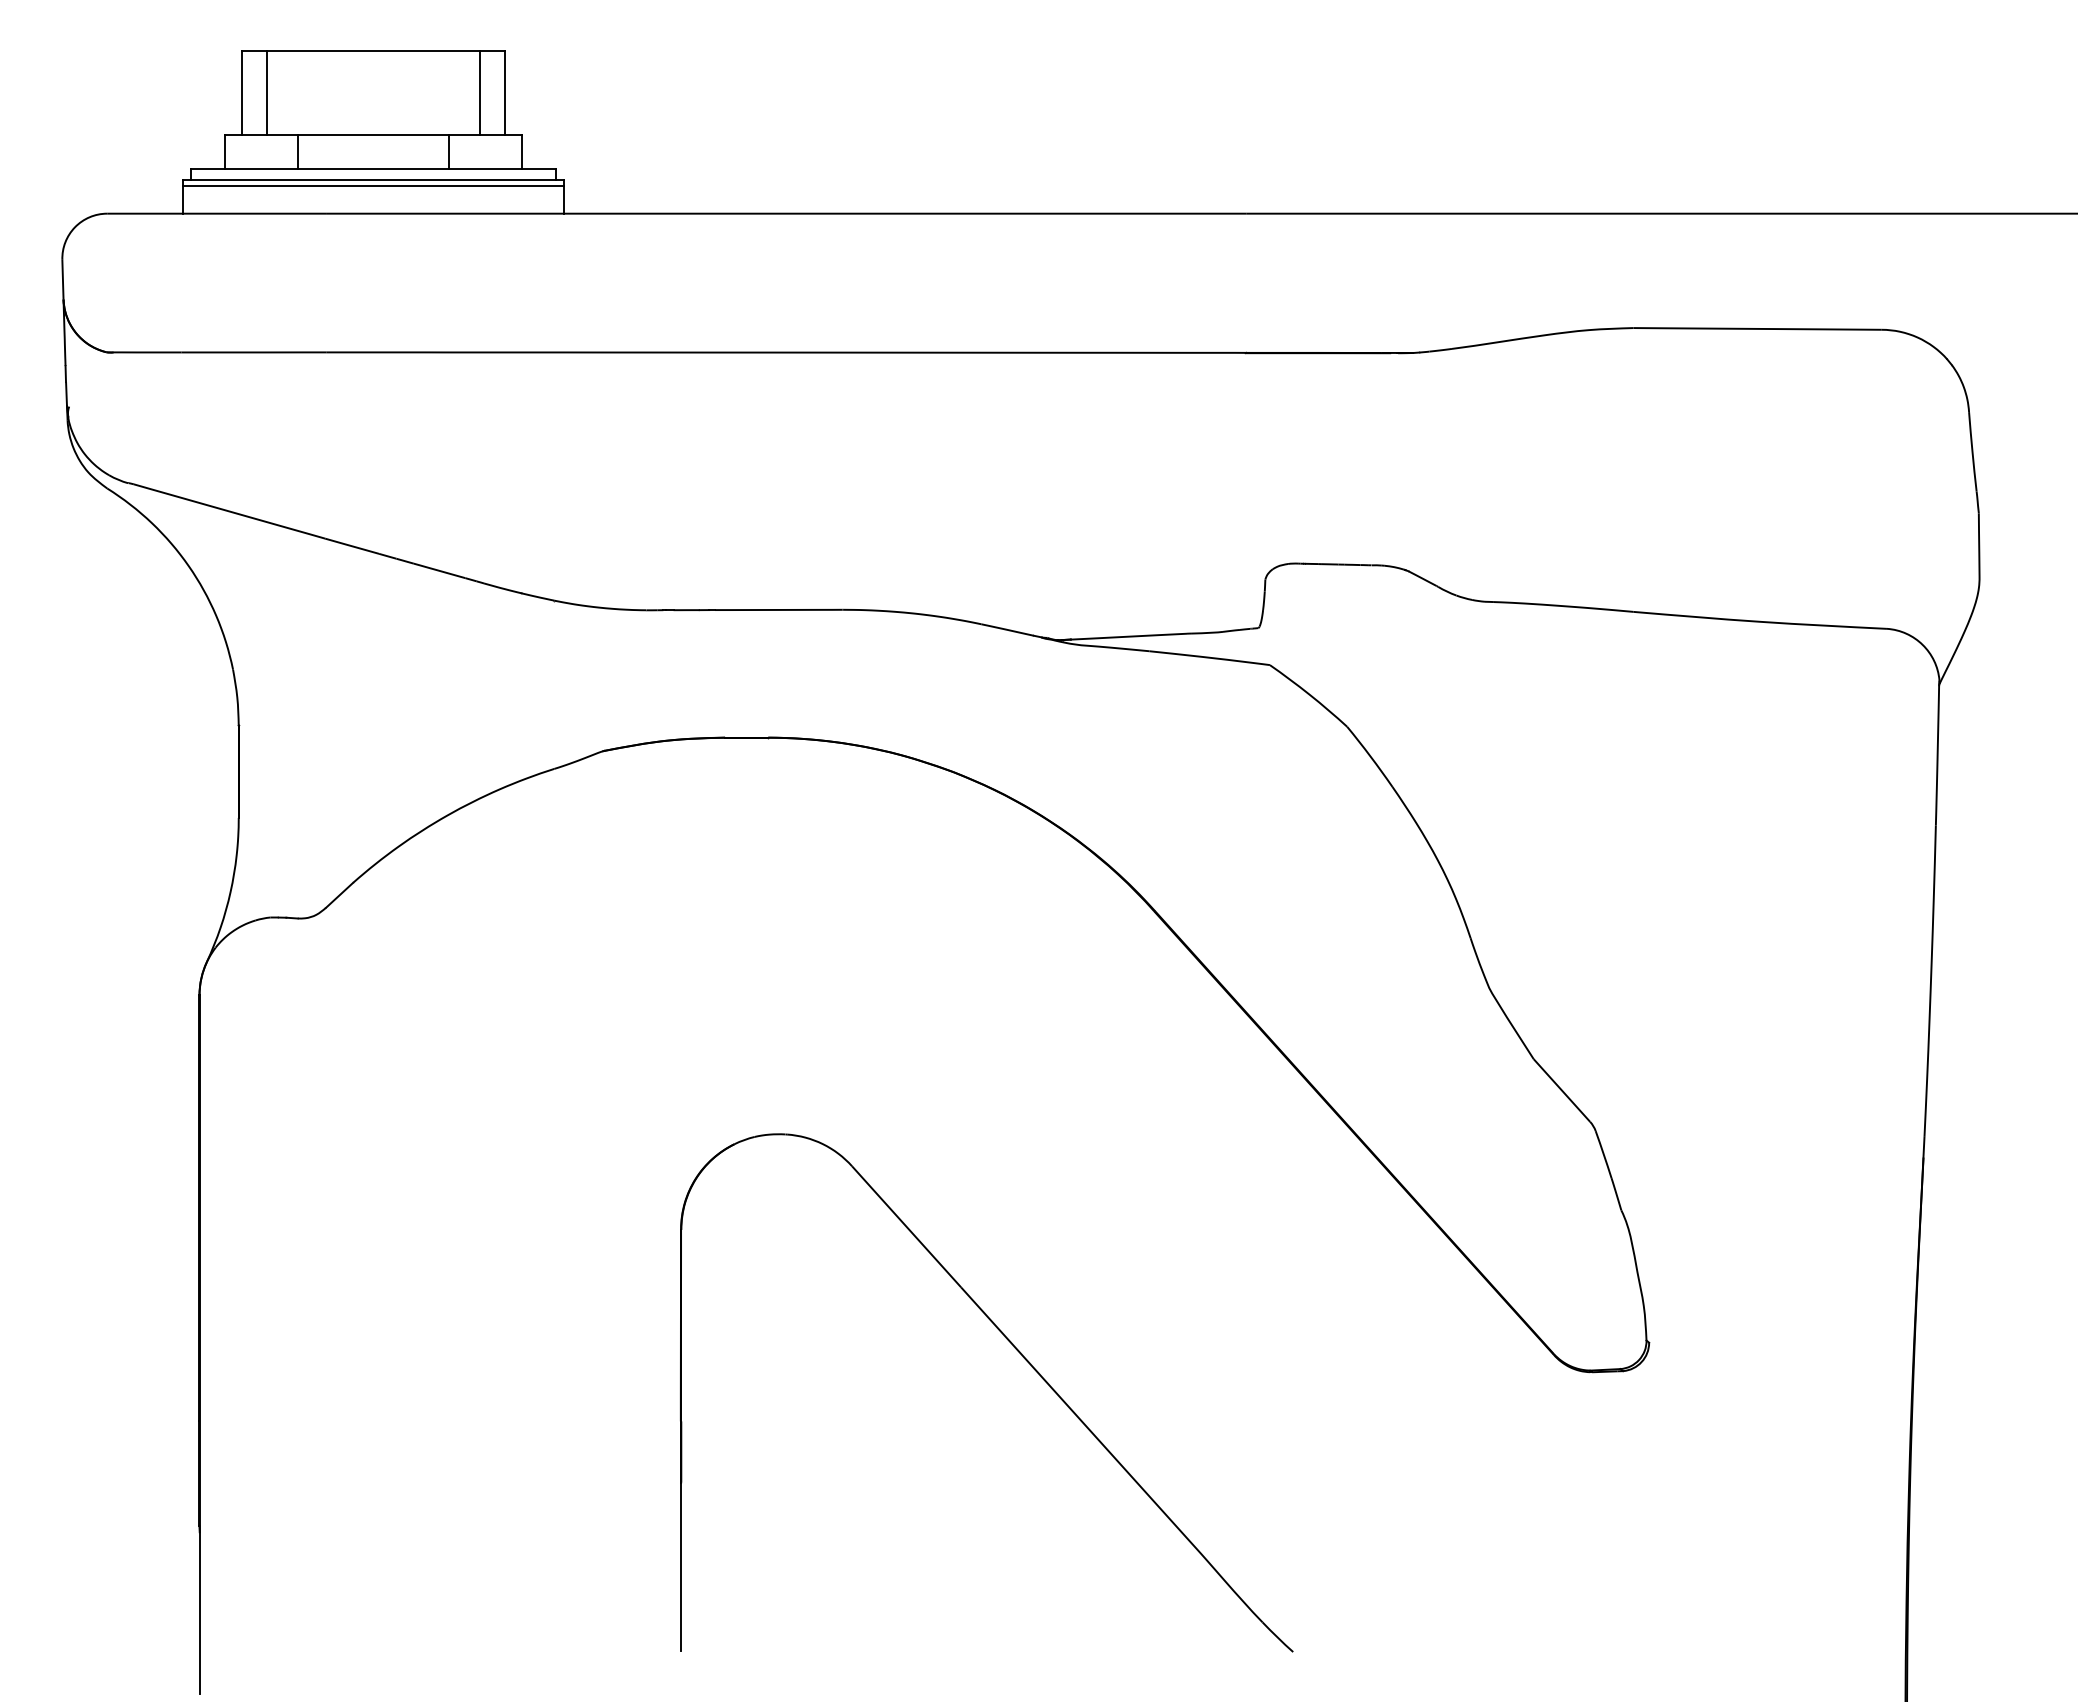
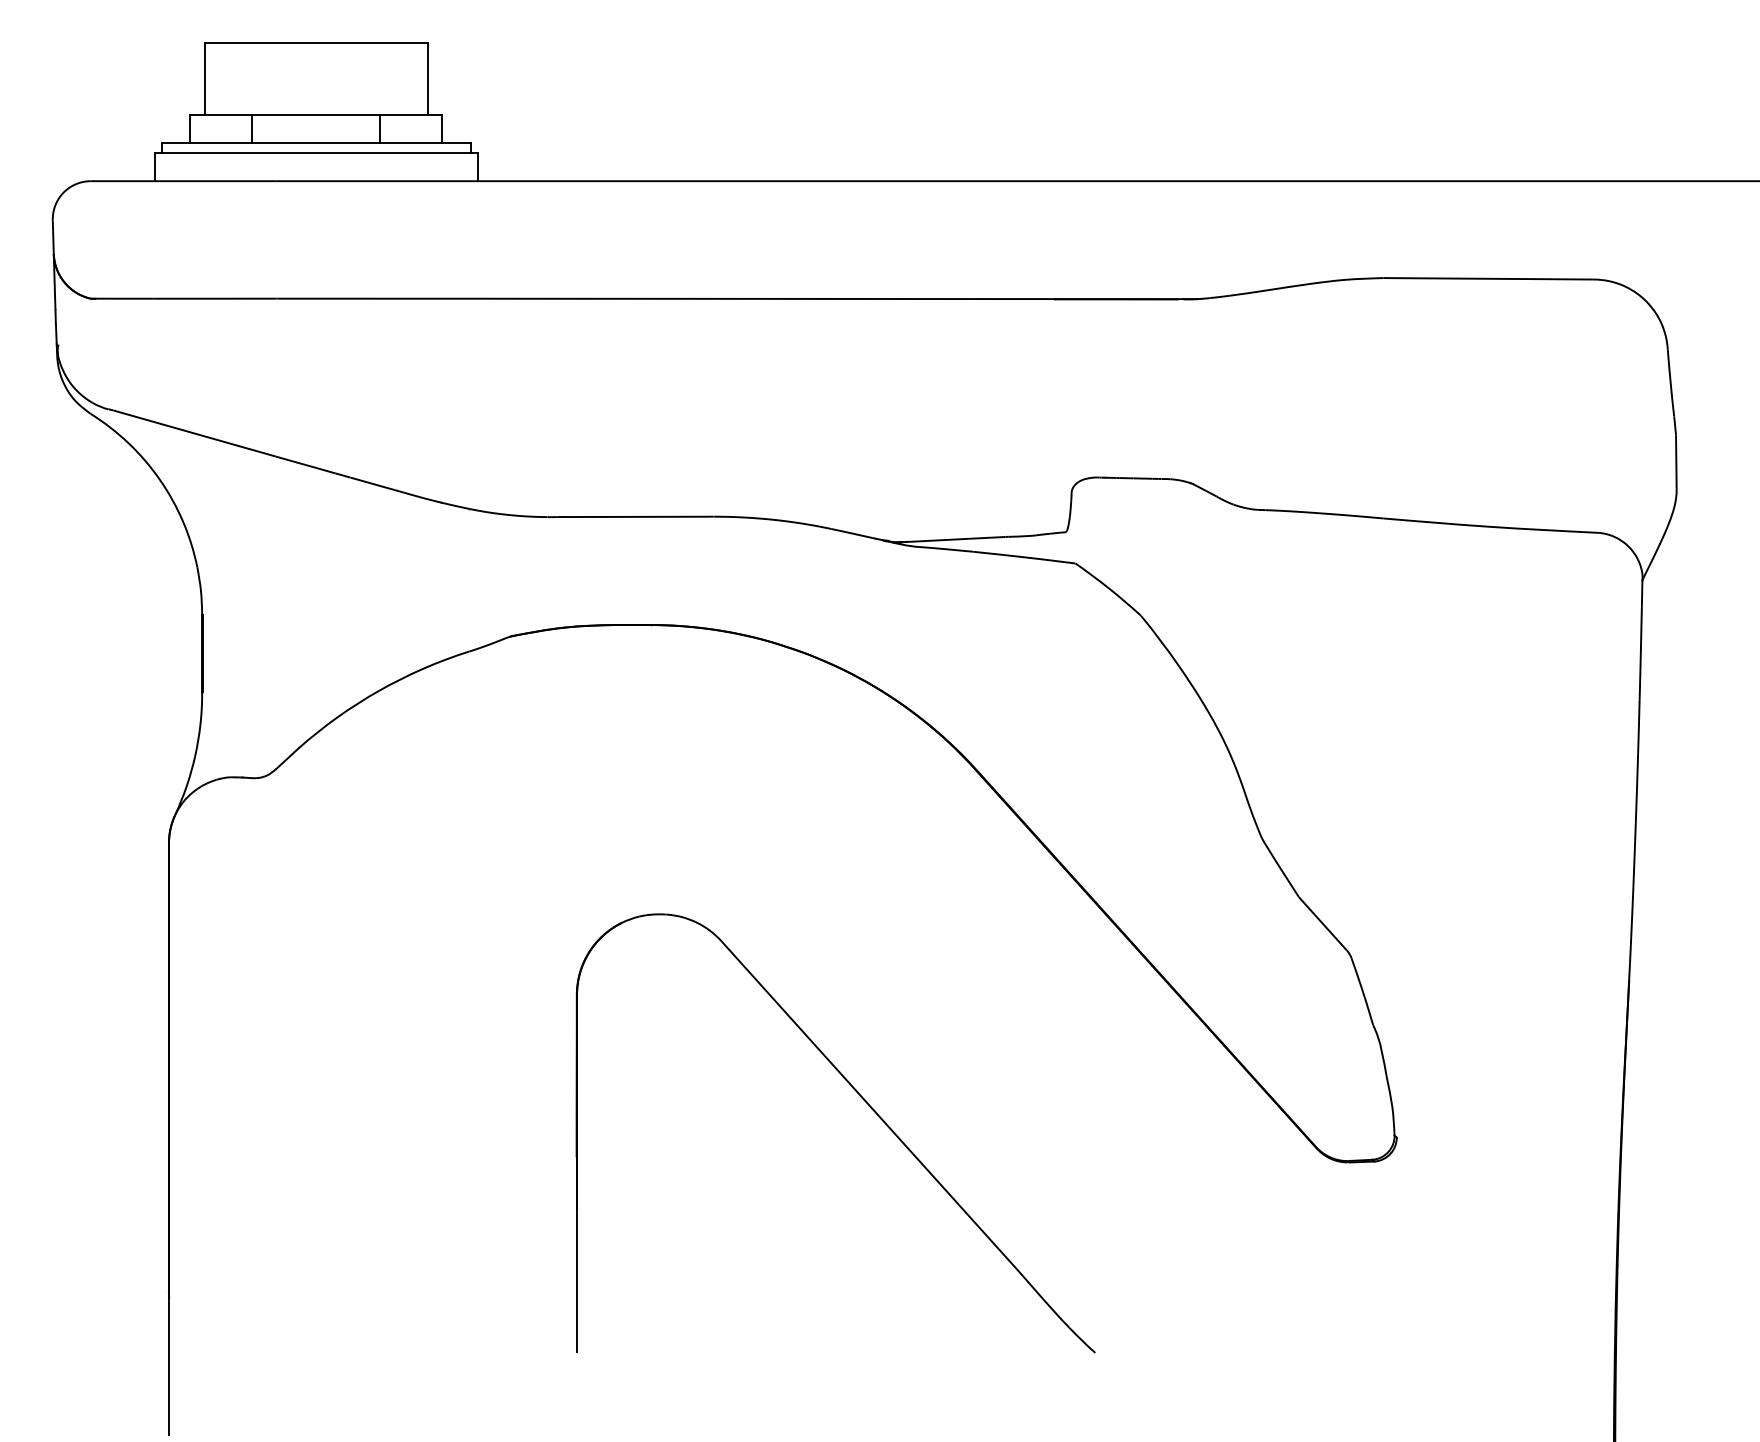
line: (266, 93) -> (225, 79), removed
line: (479, 93) -> (406, 79), removed
line: (372, 185) -> (315, 157), removed
part: (1023, 1358) -> (866, 1104), moved

